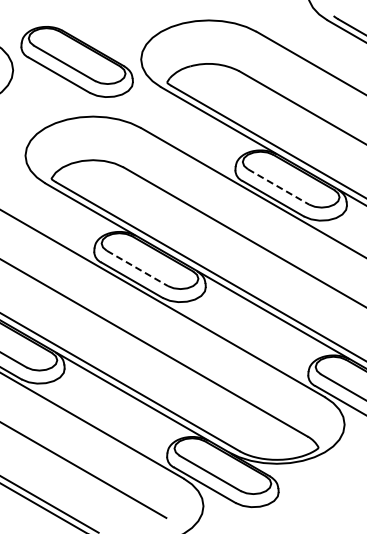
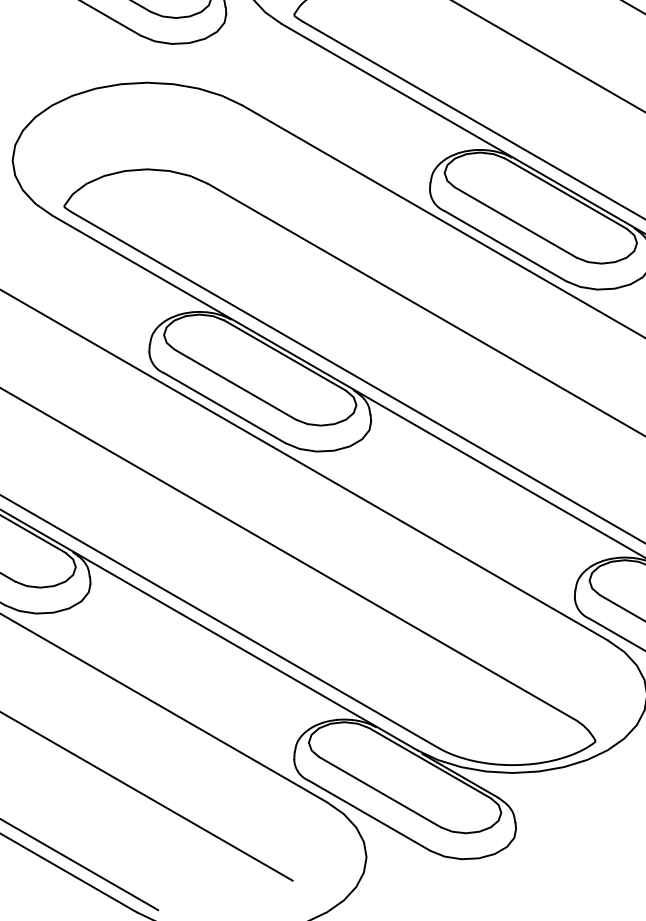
line: (279, 187) -> (517, 223), dashed -> solid
line: (137, 268) -> (235, 384), dashed -> solid

